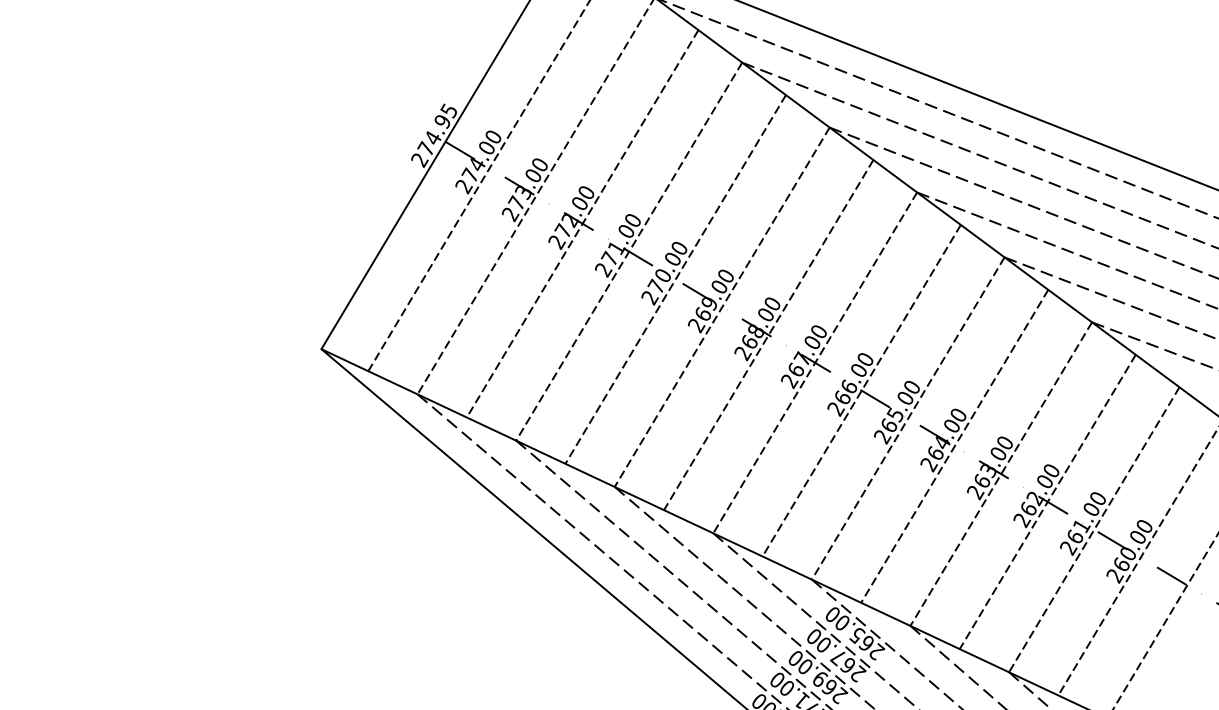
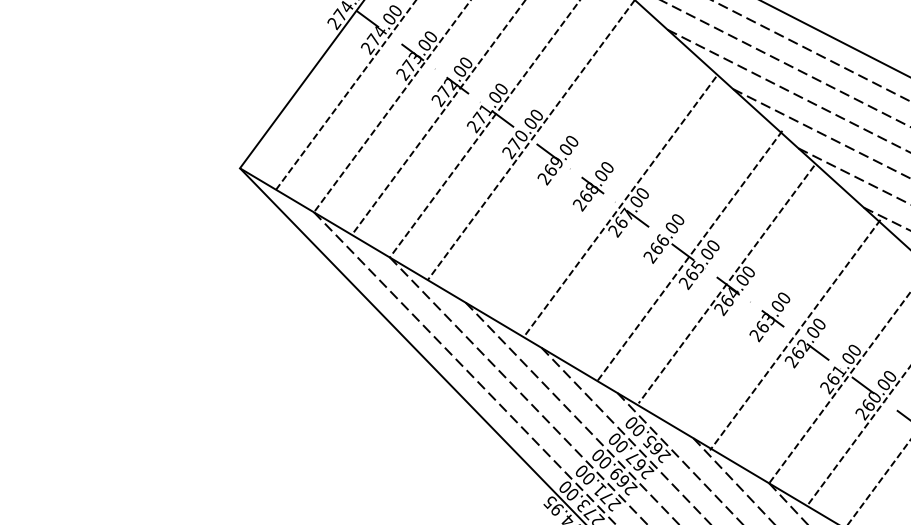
line: (721, 306) -> (566, 165), removed
line: (768, 335) -> (601, 192), removed
line: (815, 362) -> (620, 205), moved
line: (861, 390) -> (689, 256), moved
line: (907, 418) -> (707, 270), removed
line: (954, 445) -> (726, 283), moved
line: (1001, 473) -> (795, 334), moved
line: (1047, 501) -> (813, 348), removed

